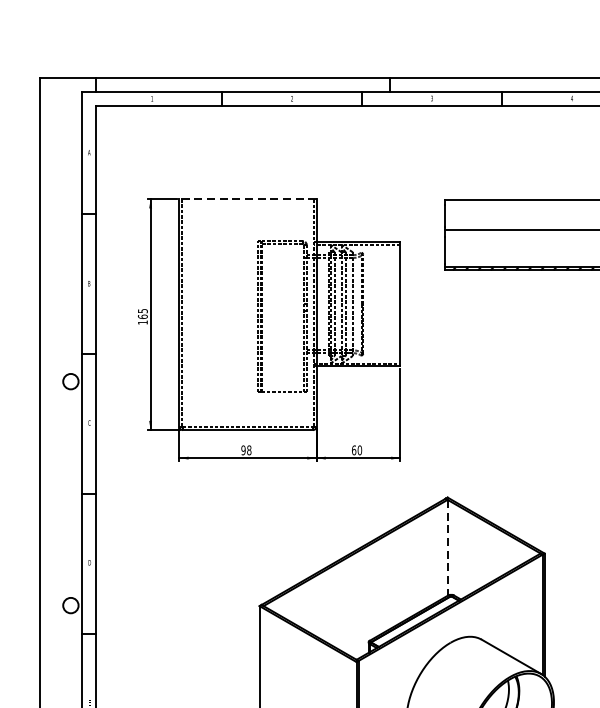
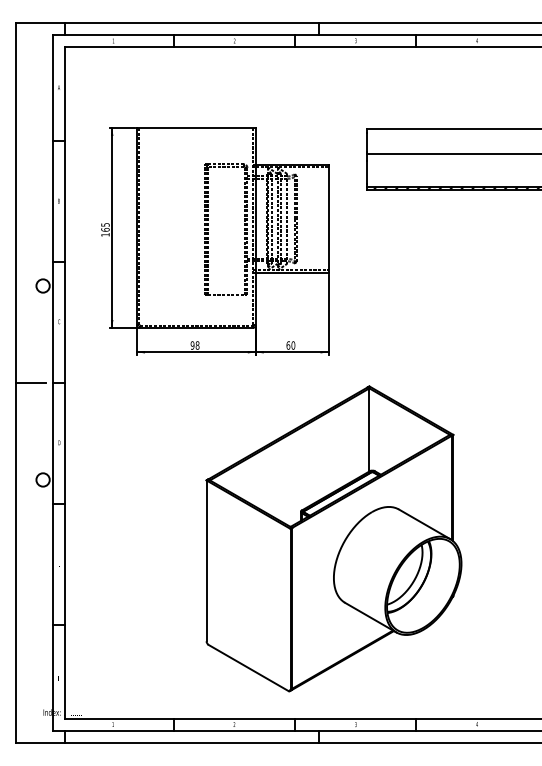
line: (246, 198) -> (195, 127), dashed -> solid
line: (56, 494) -> (30, 383), added
line: (447, 547) -> (369, 429), dashed -> solid

